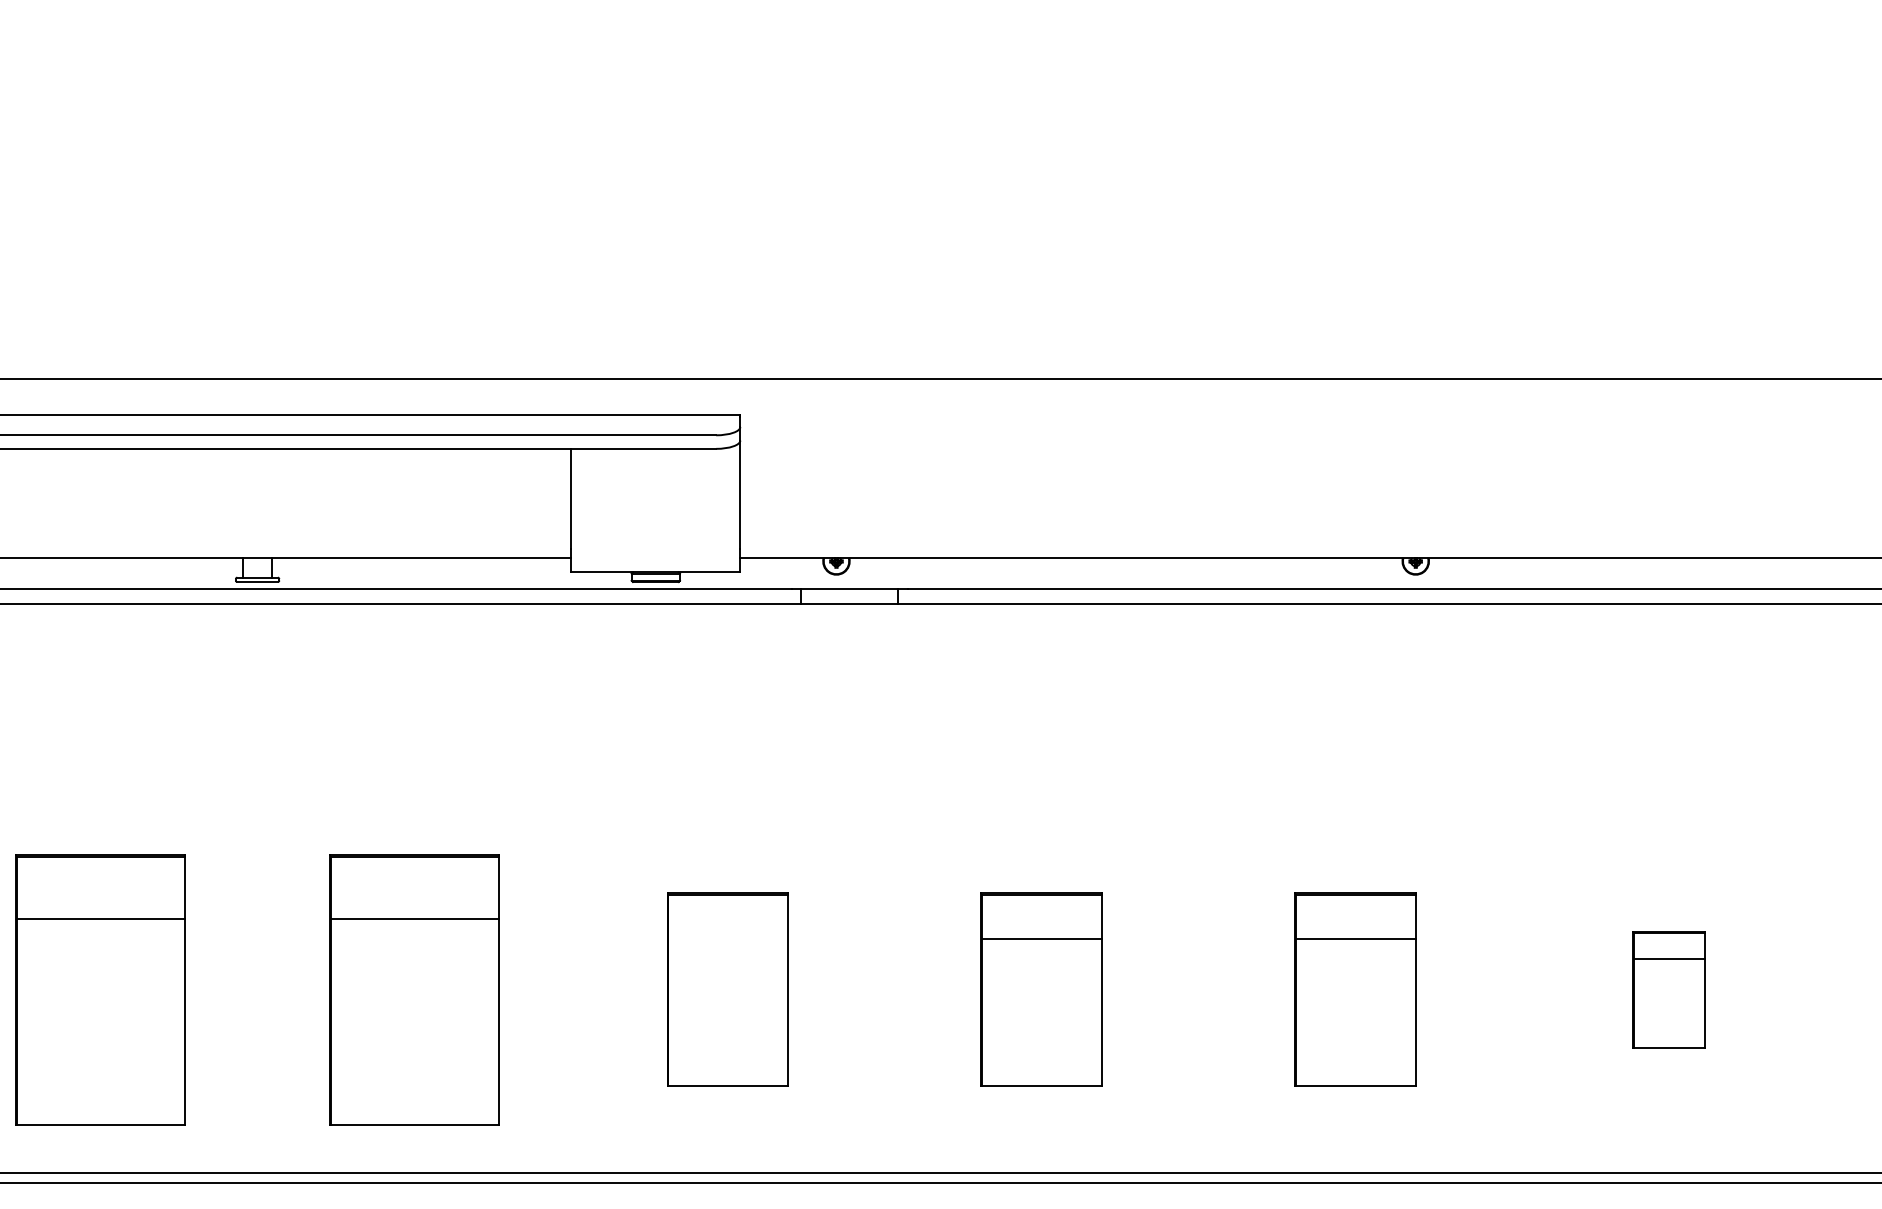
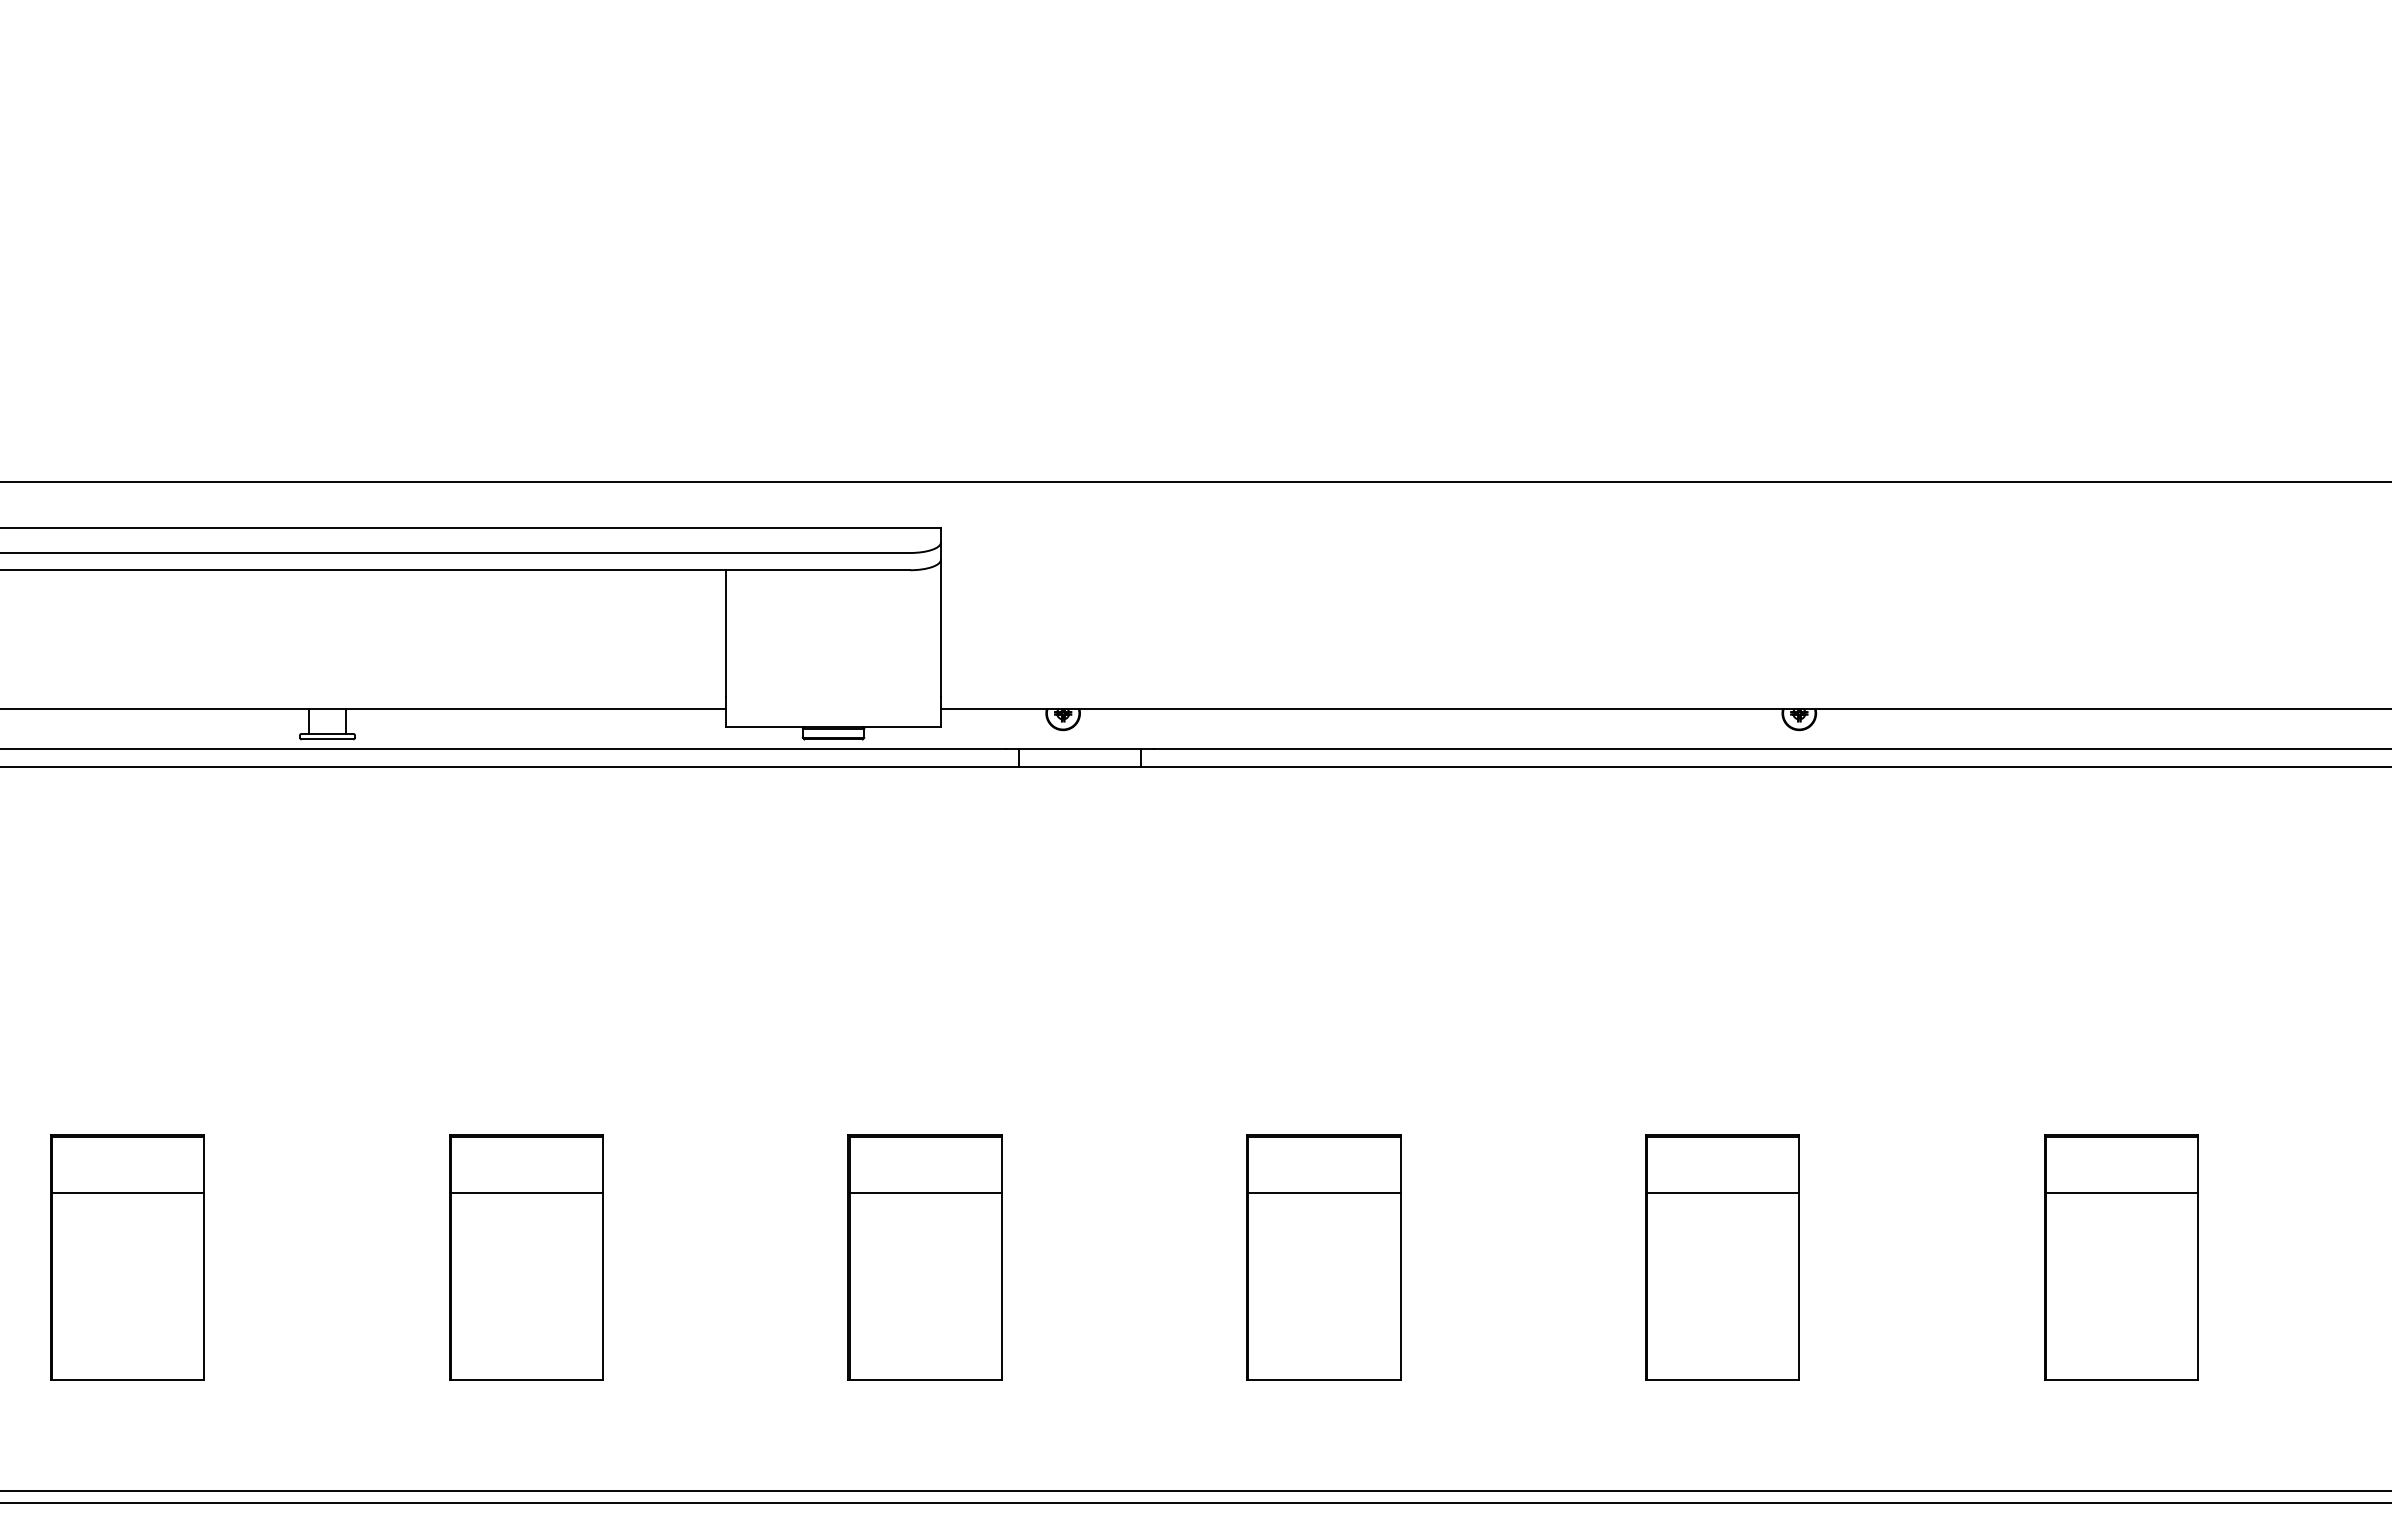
line: (728, 939) -> (925, 1193), added
part: (100, 989) -> (127, 1257), size x0.71
part: (414, 989) -> (526, 1257), size x0.71
part: (1669, 989) -> (2121, 1257), size x1.67

